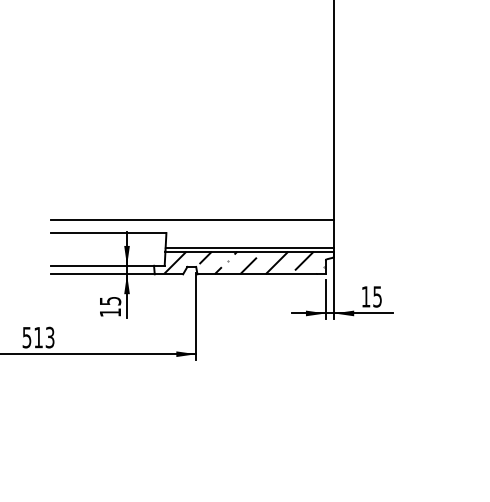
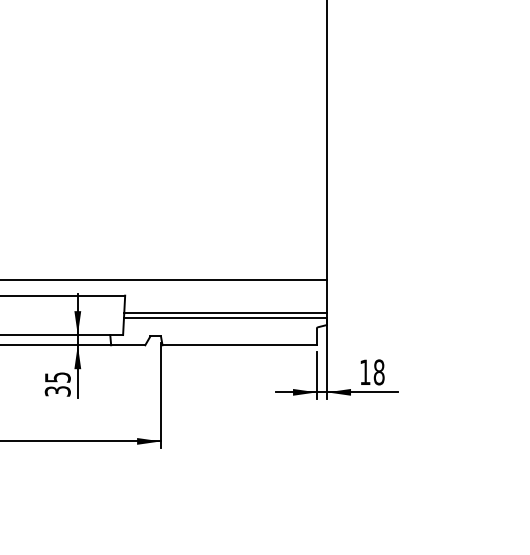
hatch: (249, 262) -> (225, 331), removed
text: (377, 296) -> (379, 371), 15 -> 18
text: (110, 312) -> (57, 391), 15 -> 35

